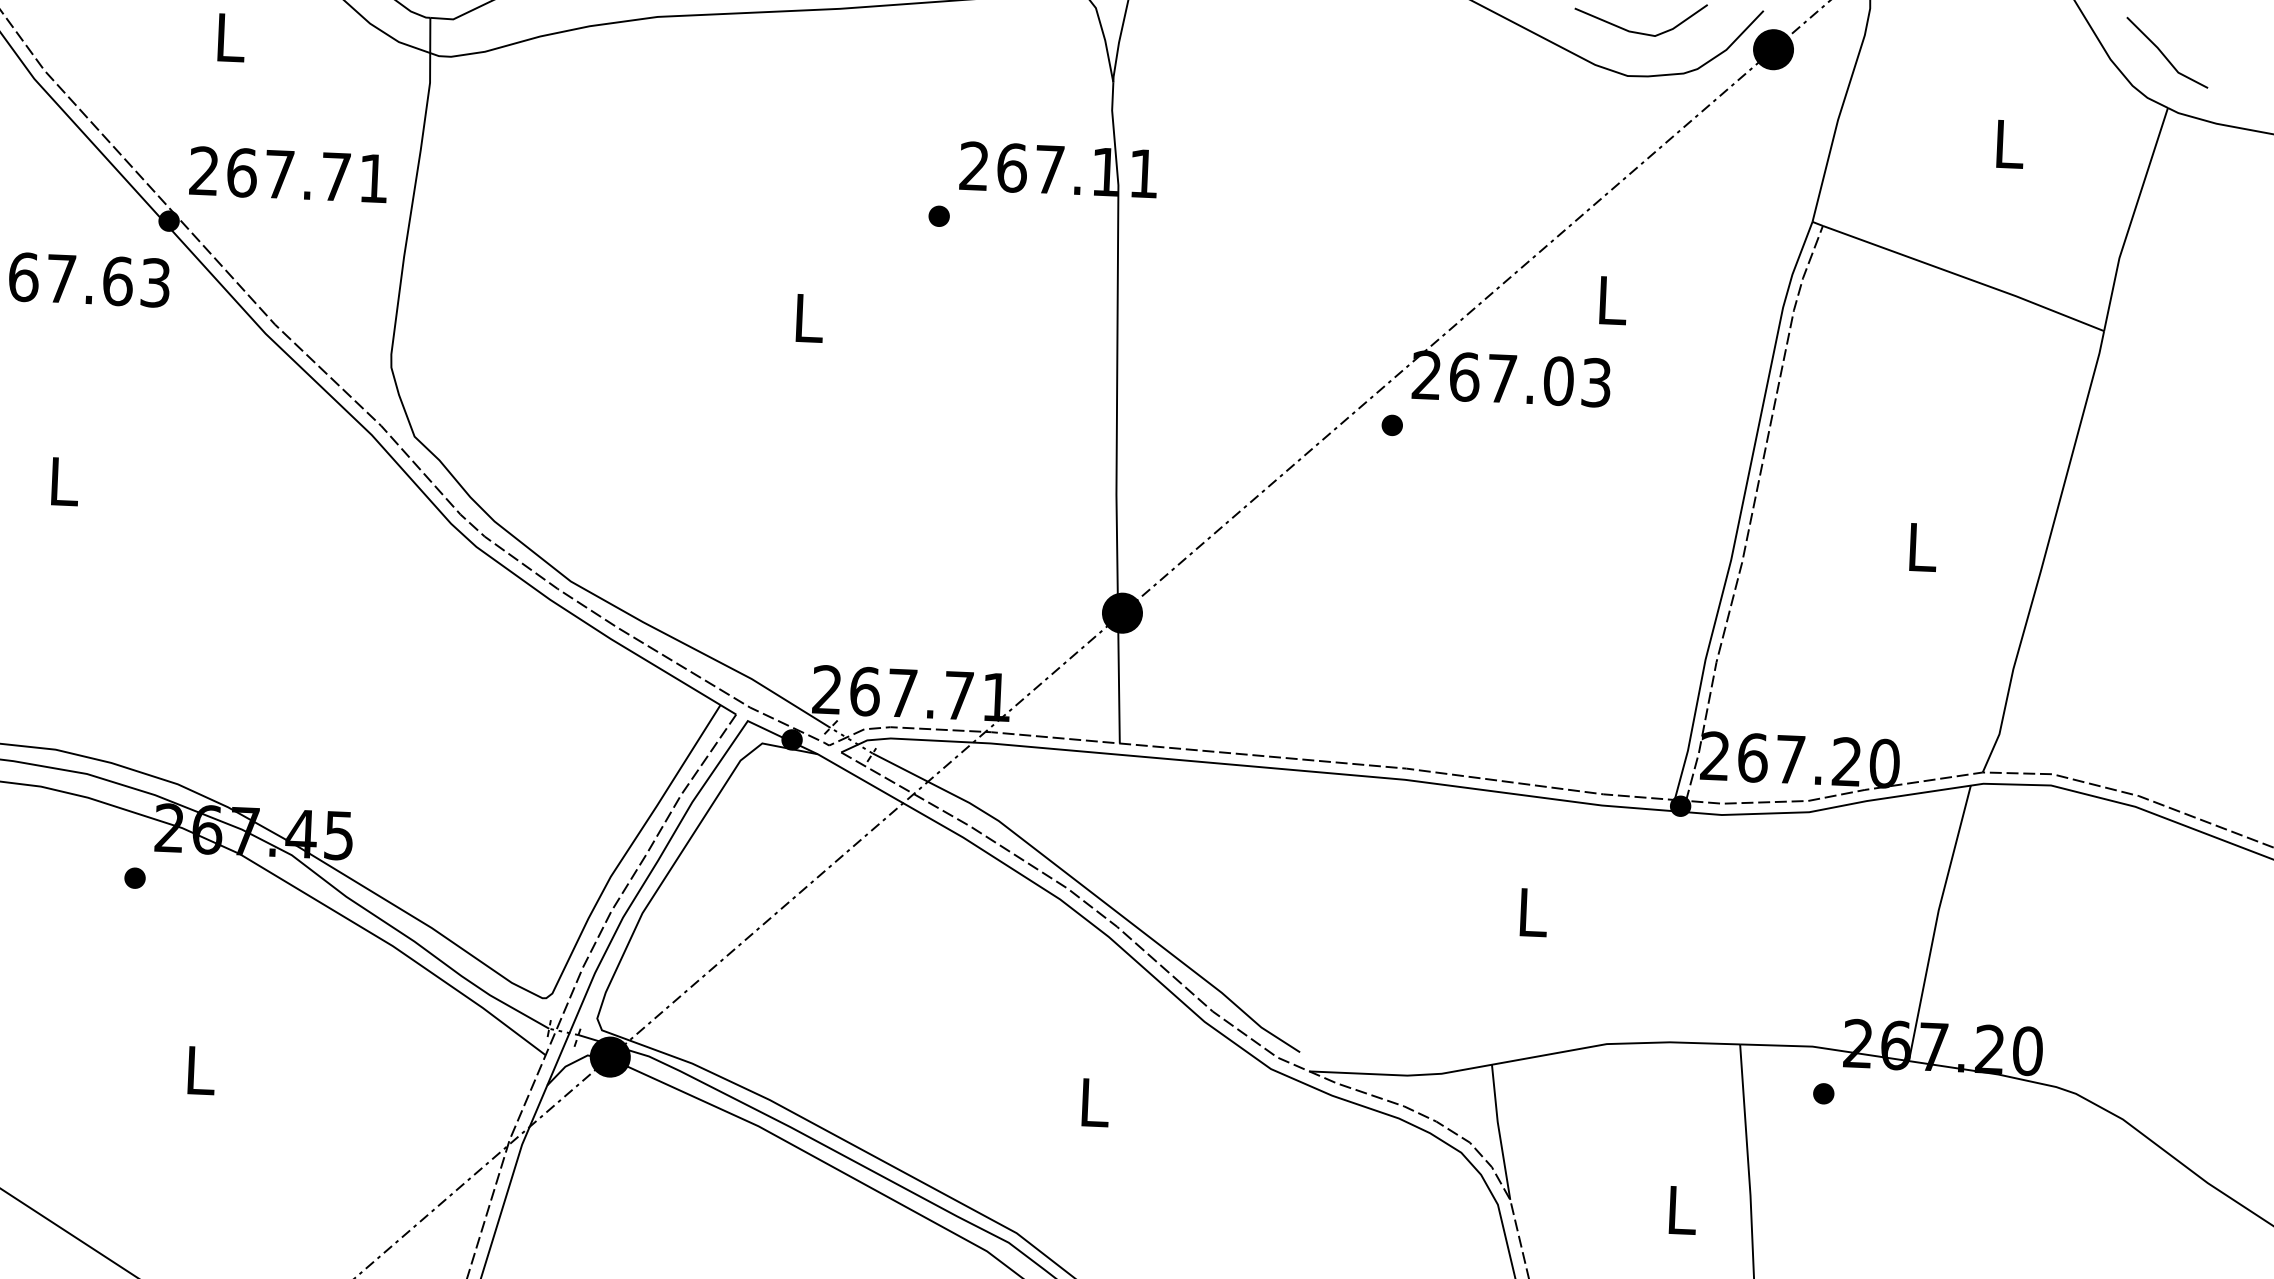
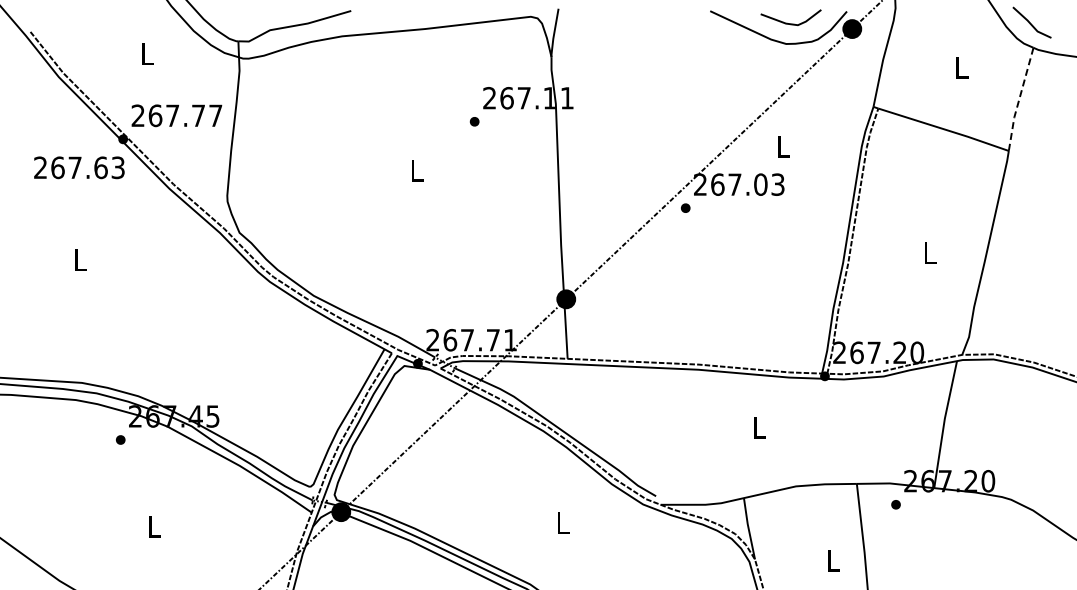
text: (373, 177) -> (215, 115), 267.71 -> 267.77
line: (2132, 221) -> (1019, 100), solid -> dashed

